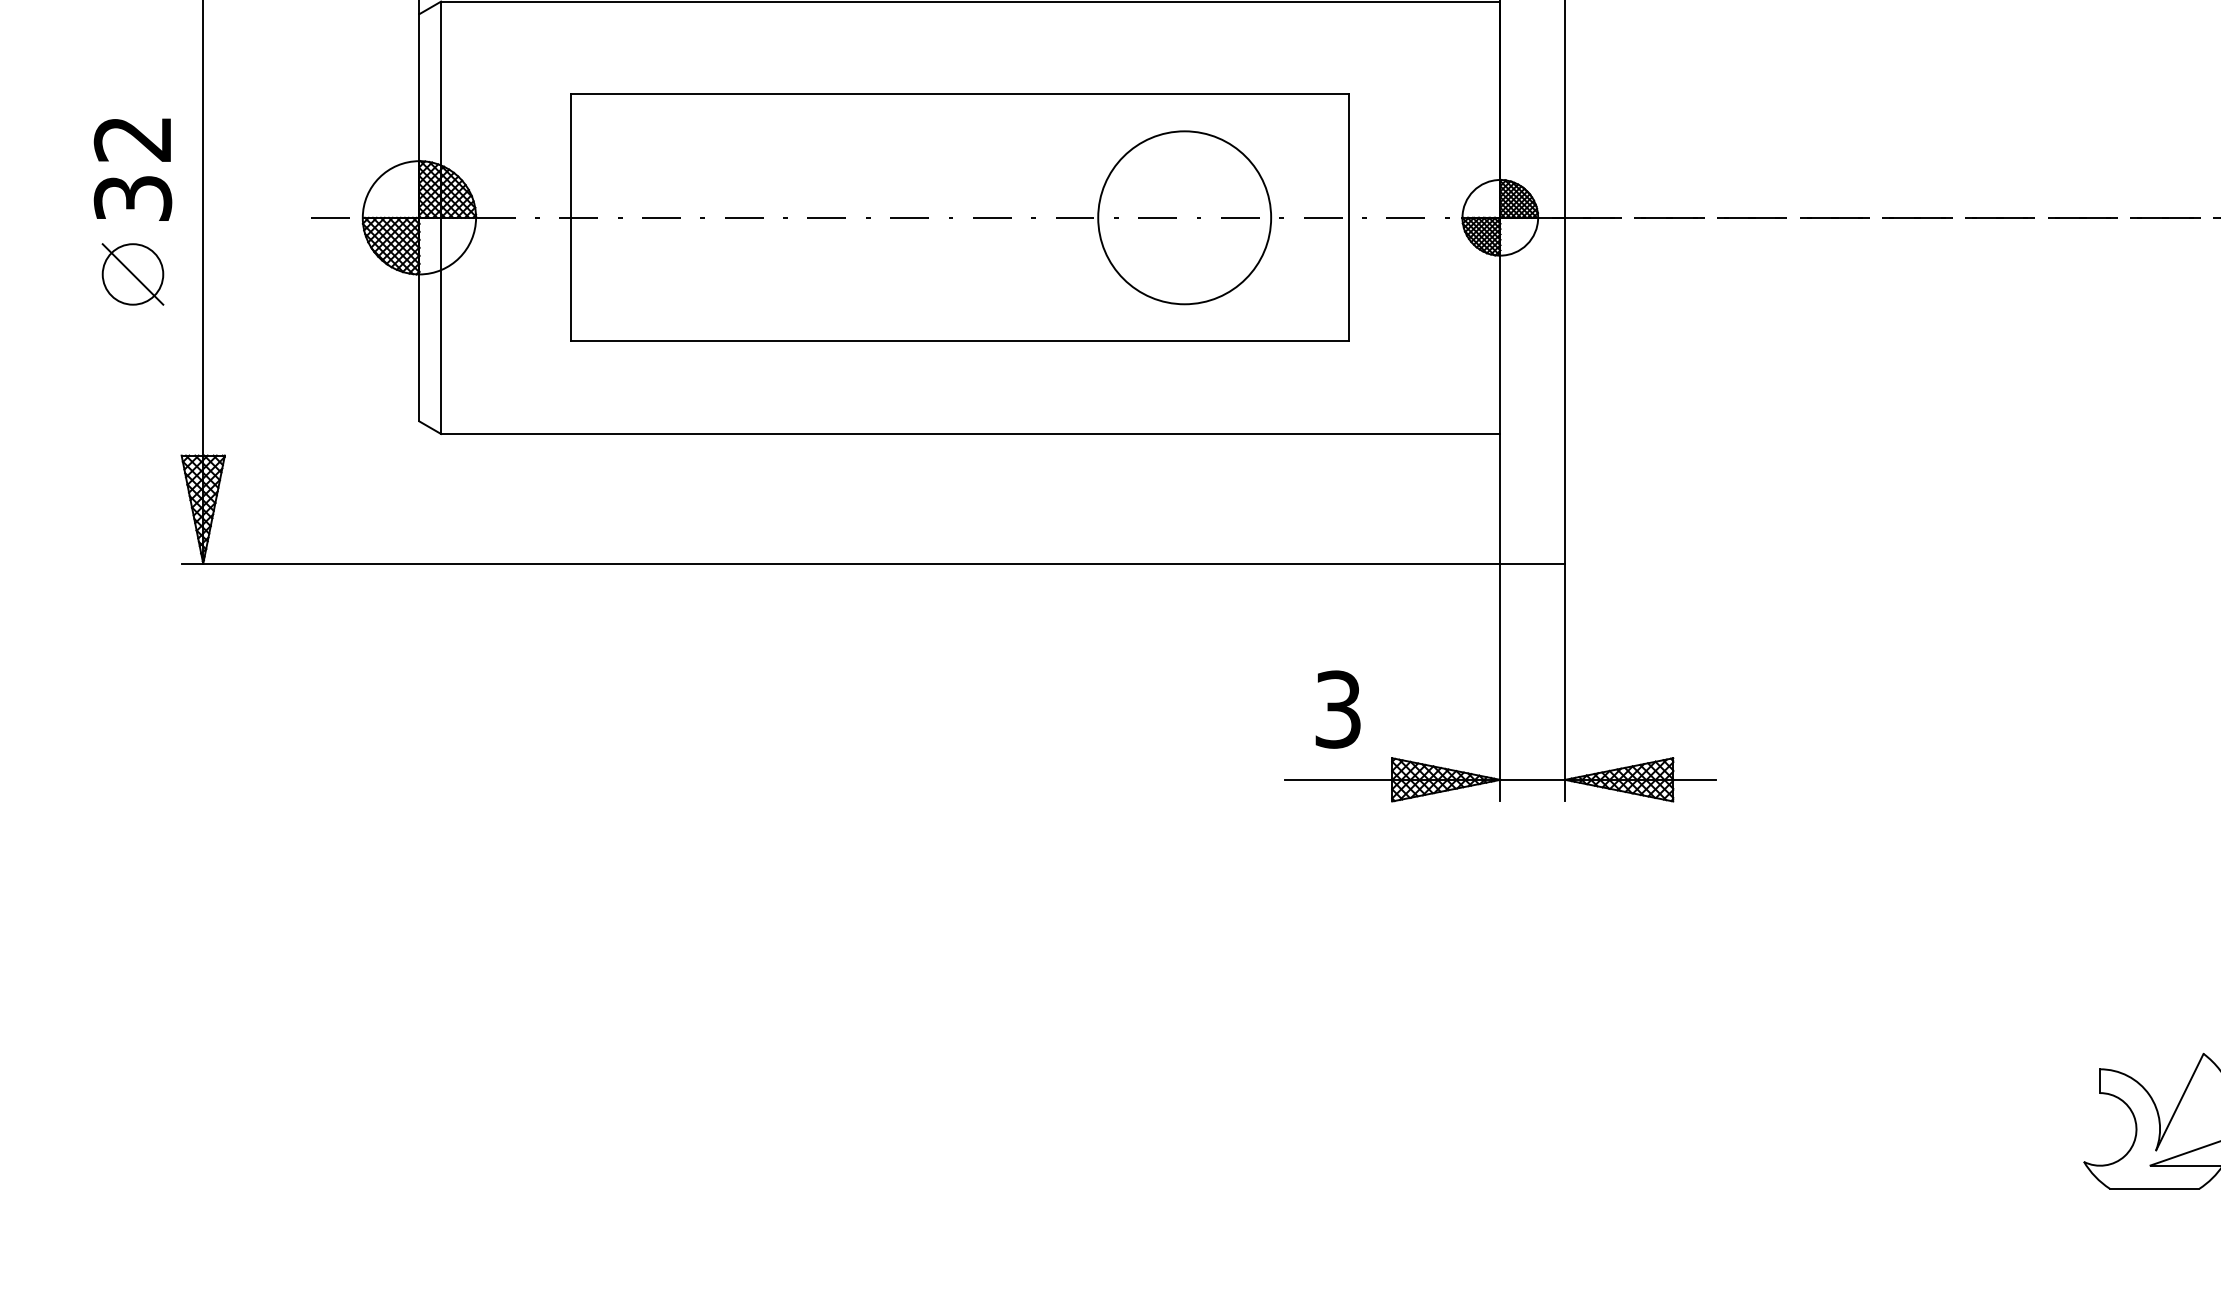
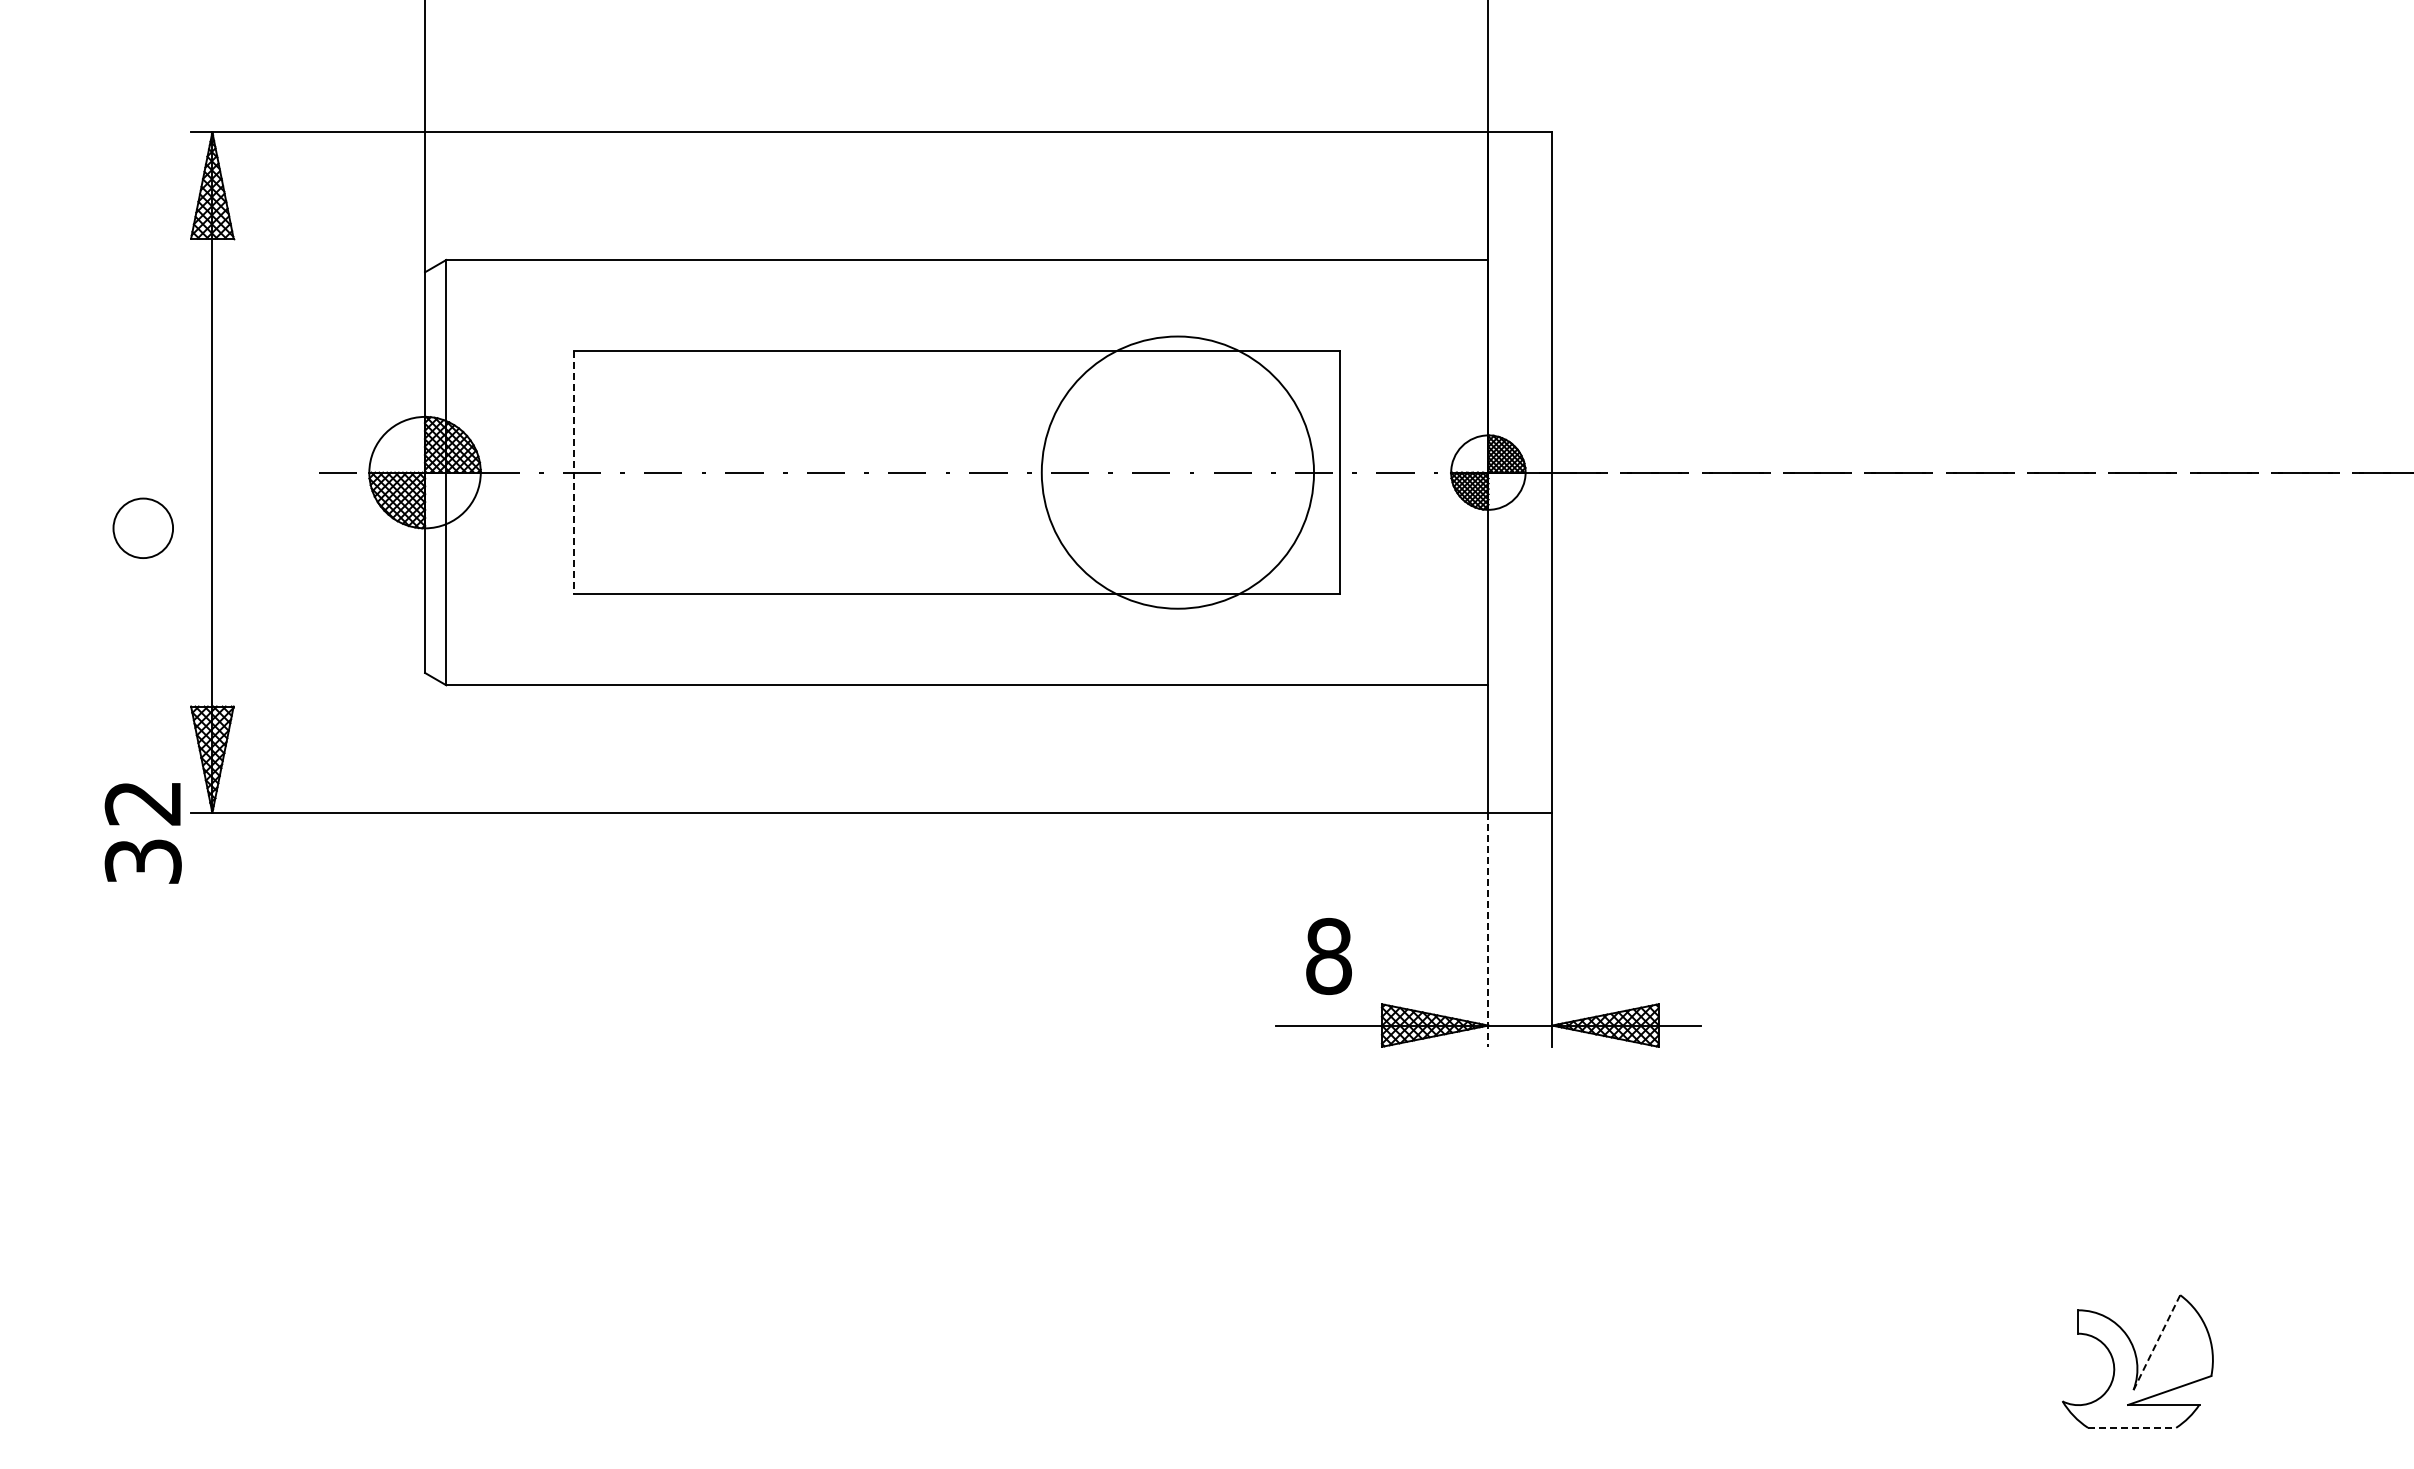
text: (132, 169) -> (142, 833), moved
line: (570, 217) -> (573, 472), solid -> dashed
circle: (1184, 217) -> (1177, 472), size x1.6
line: (133, 274) -> (143, 528), removed
line: (1500, 682) -> (1488, 929), solid -> dashed
text: (1337, 709) -> (1328, 956), 3 -> 8
line: (2179, 1102) -> (2156, 1342), solid -> dashed
line: (2155, 1188) -> (2132, 1427), solid -> dashed

